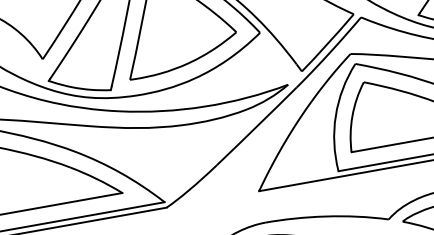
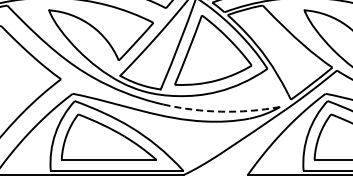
arc: (204, 106) -> (221, 111), solid -> dashed

